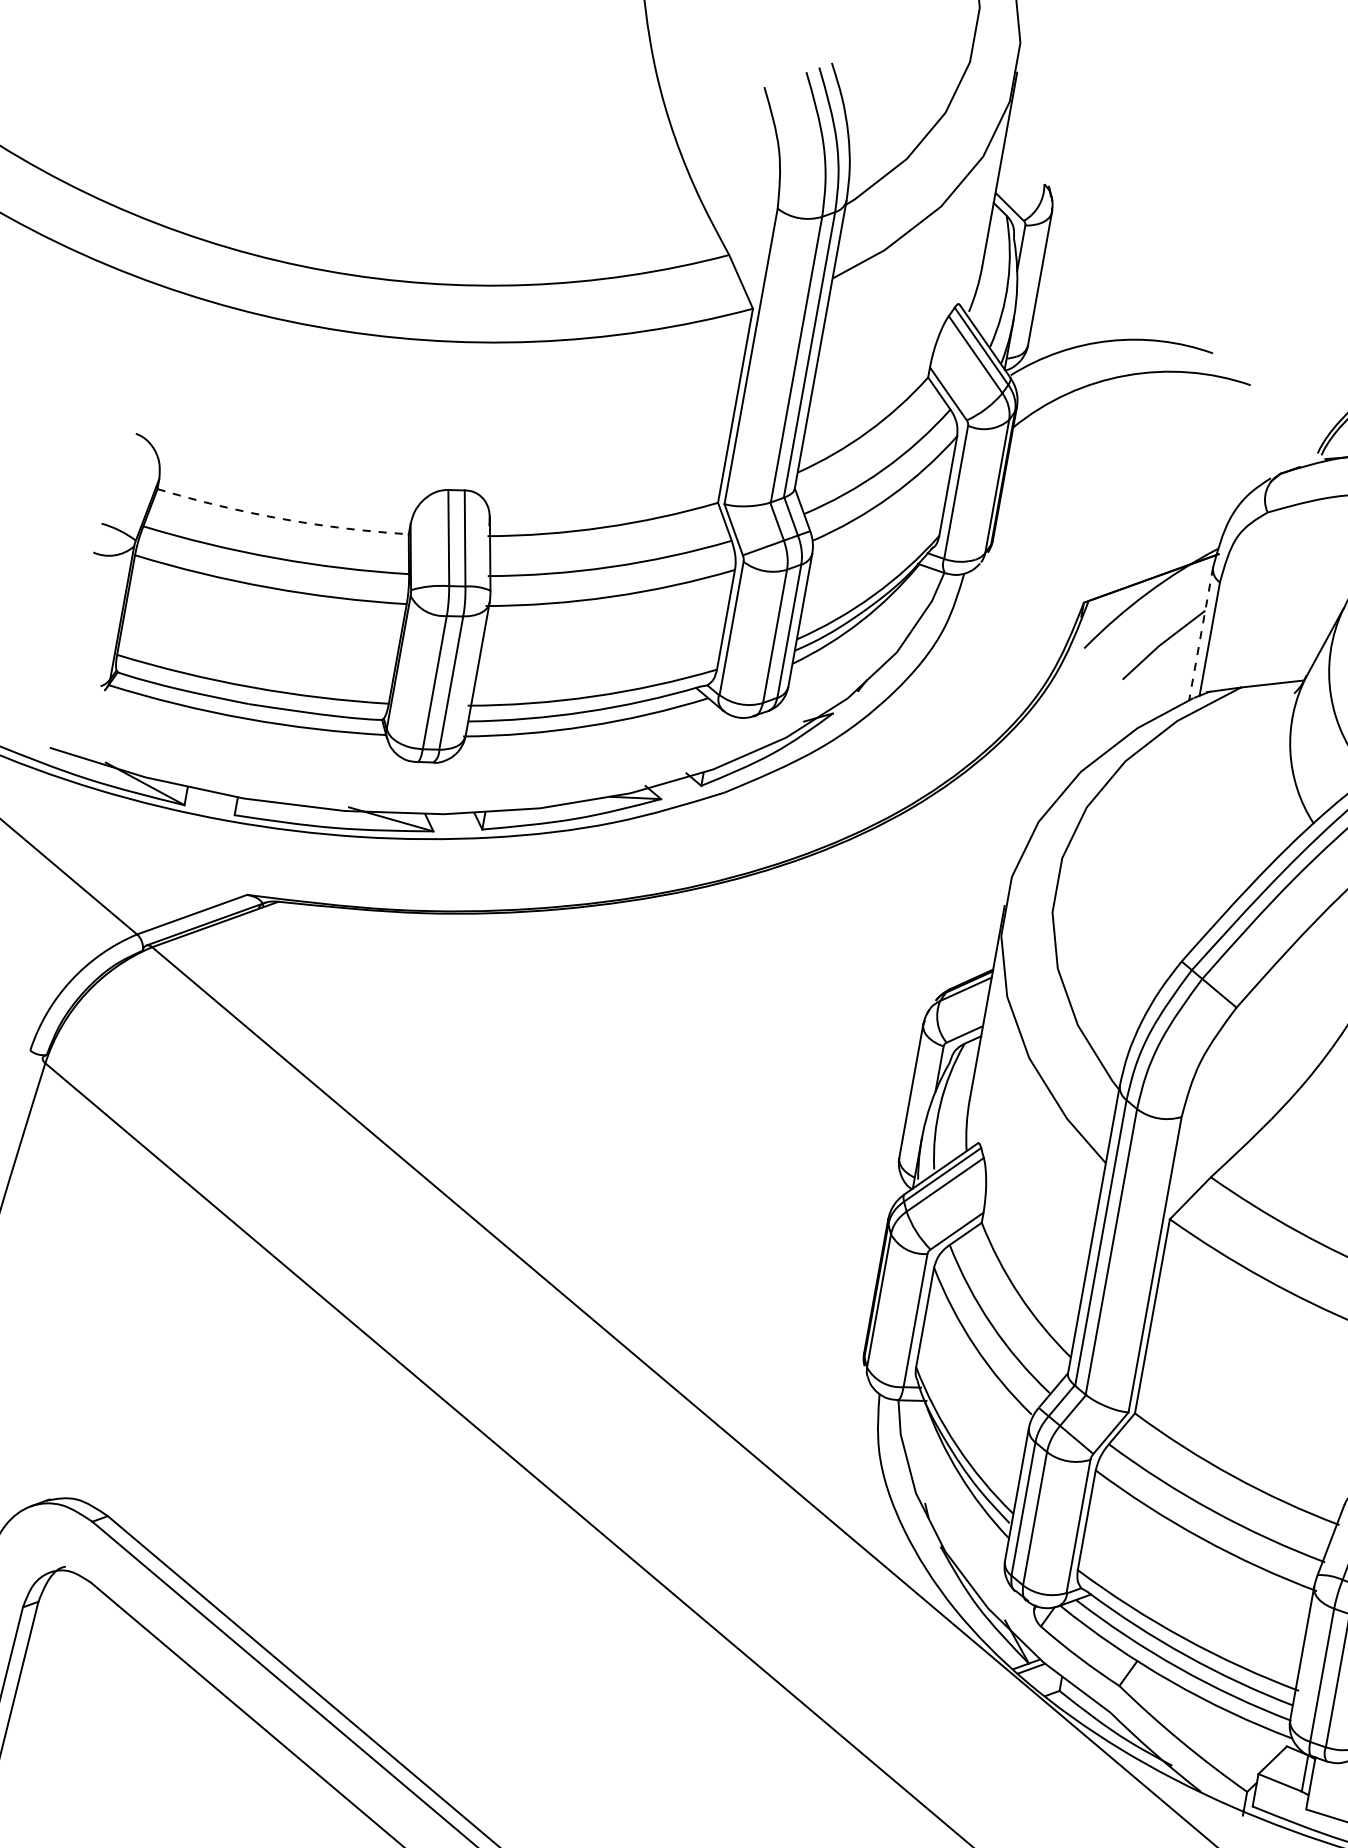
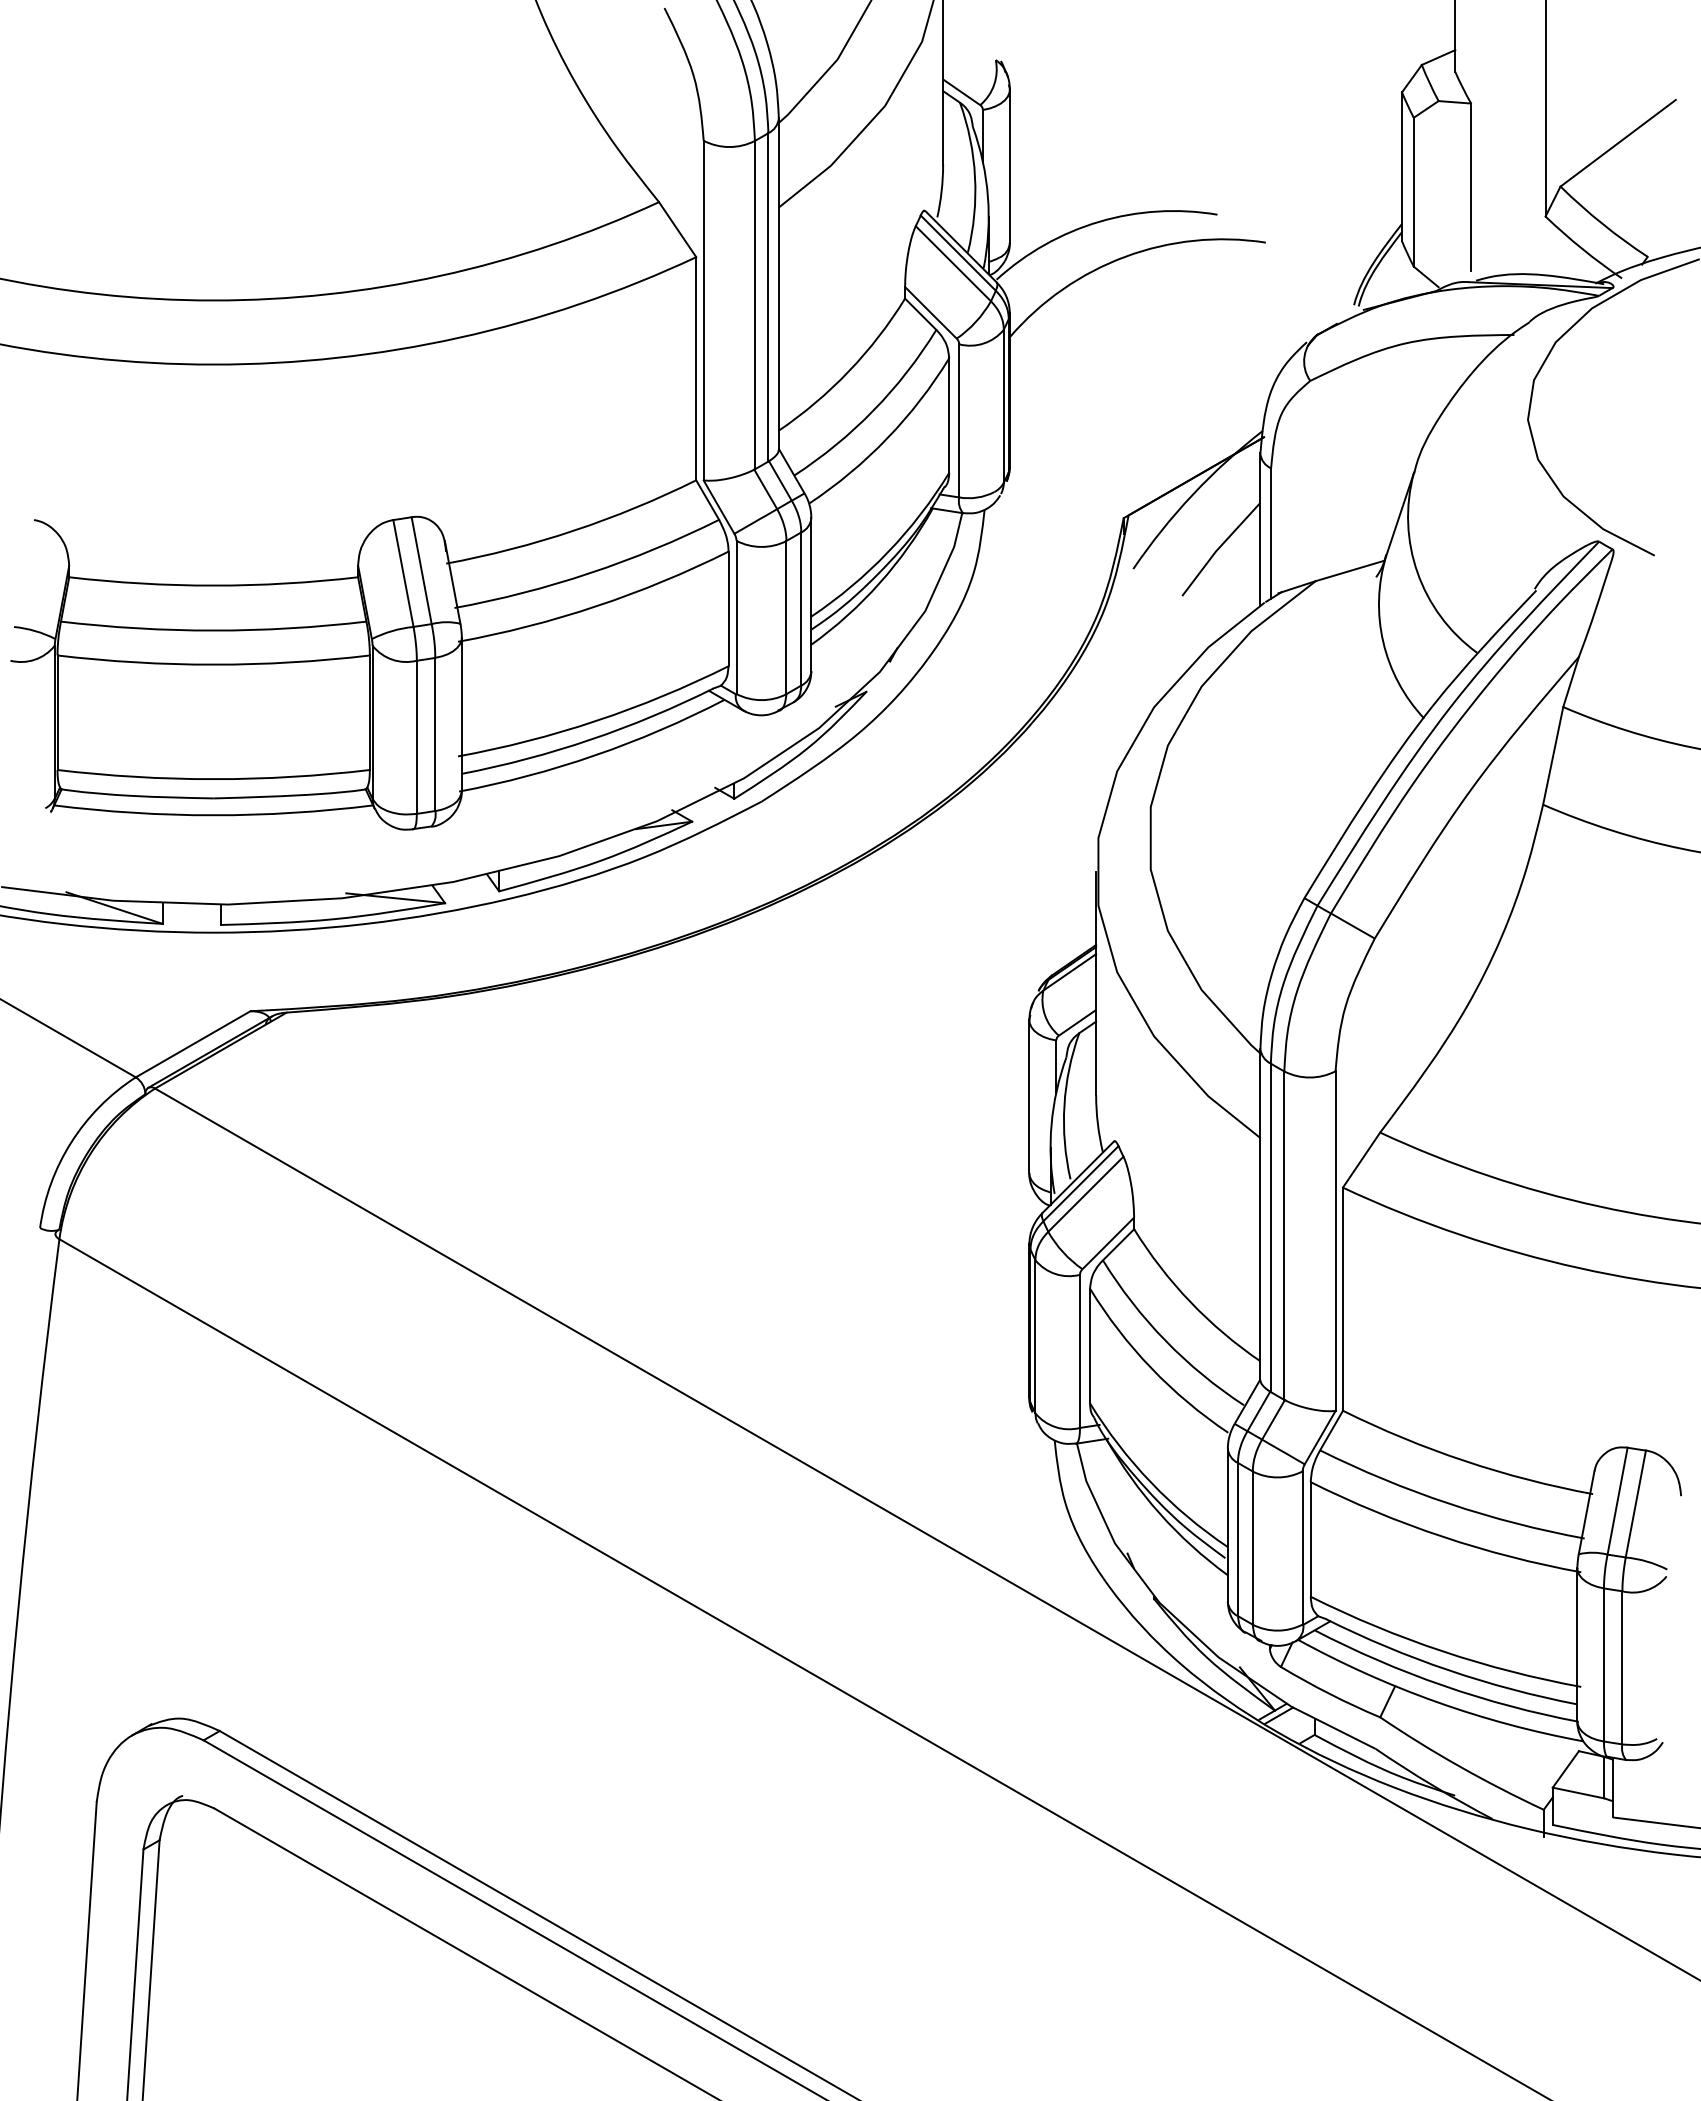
arc: (281, 518) -> (213, 585), dashed -> solid
line: (1201, 634) -> (1260, 530), dashed -> solid

